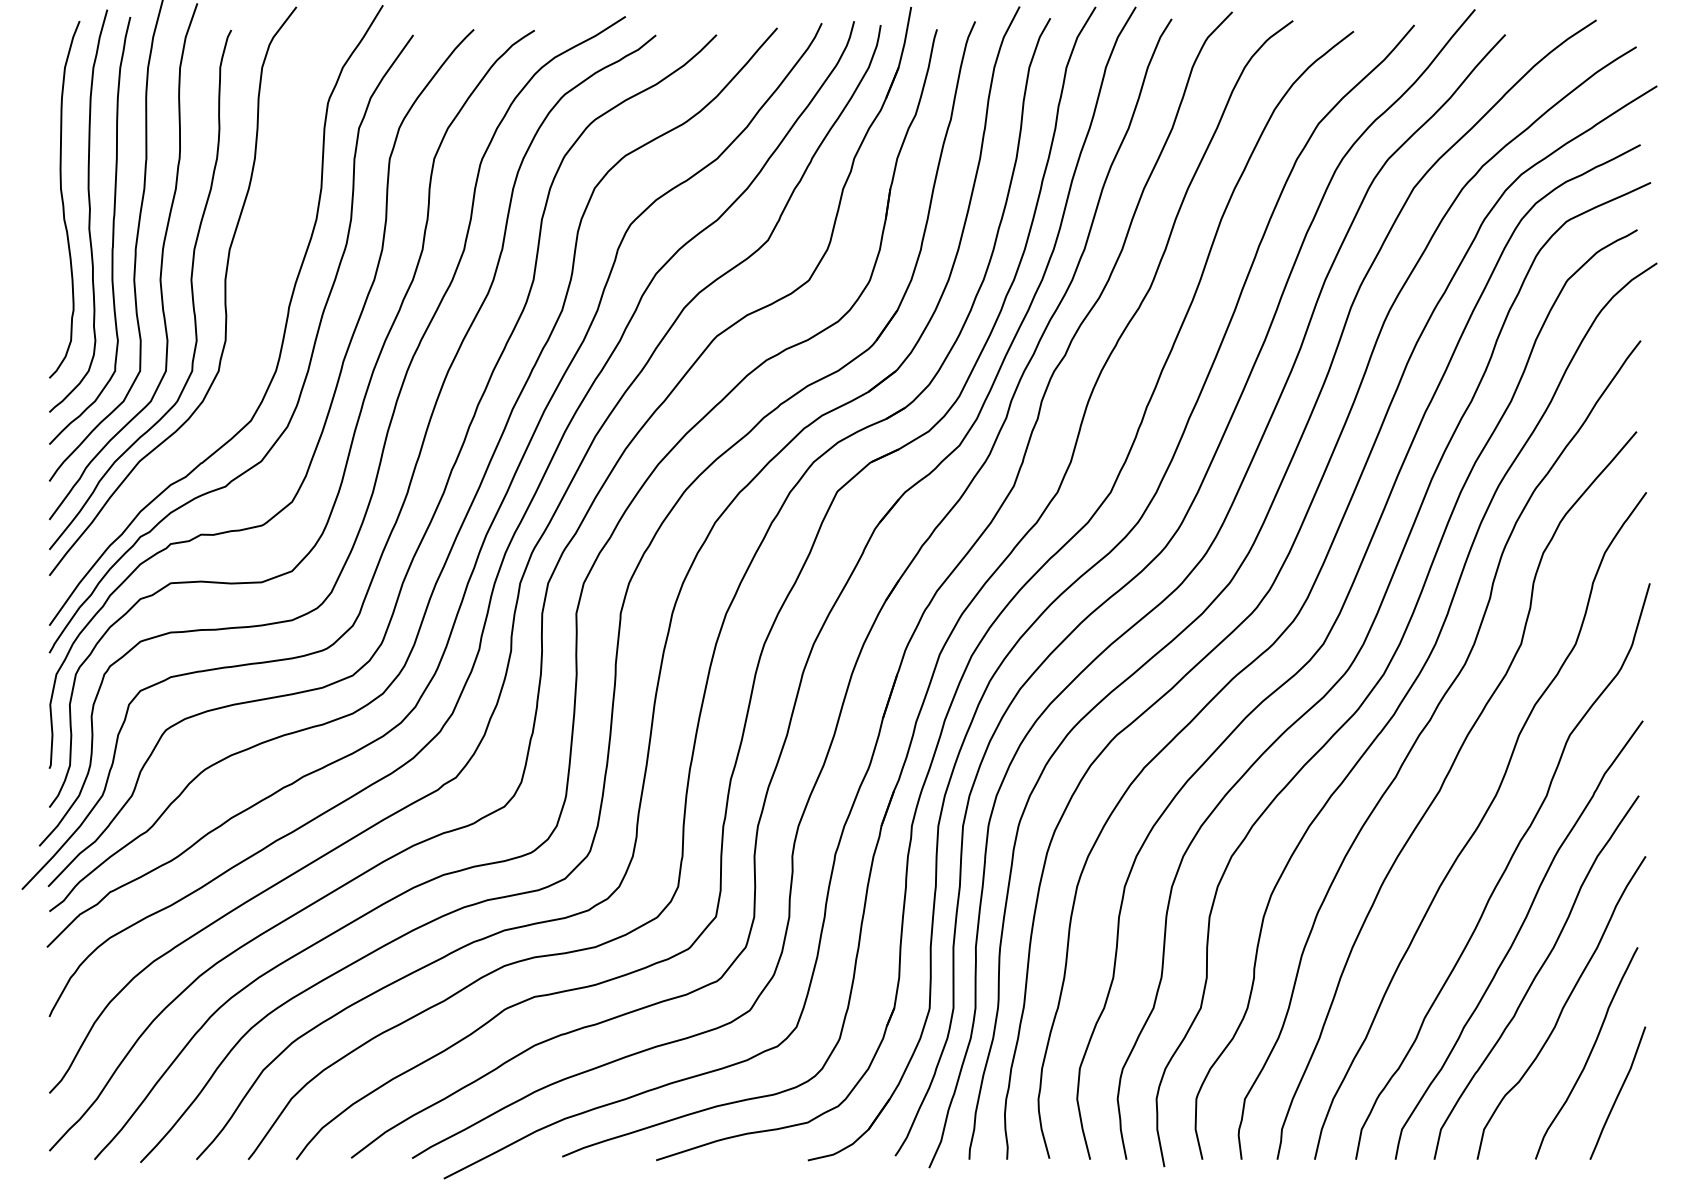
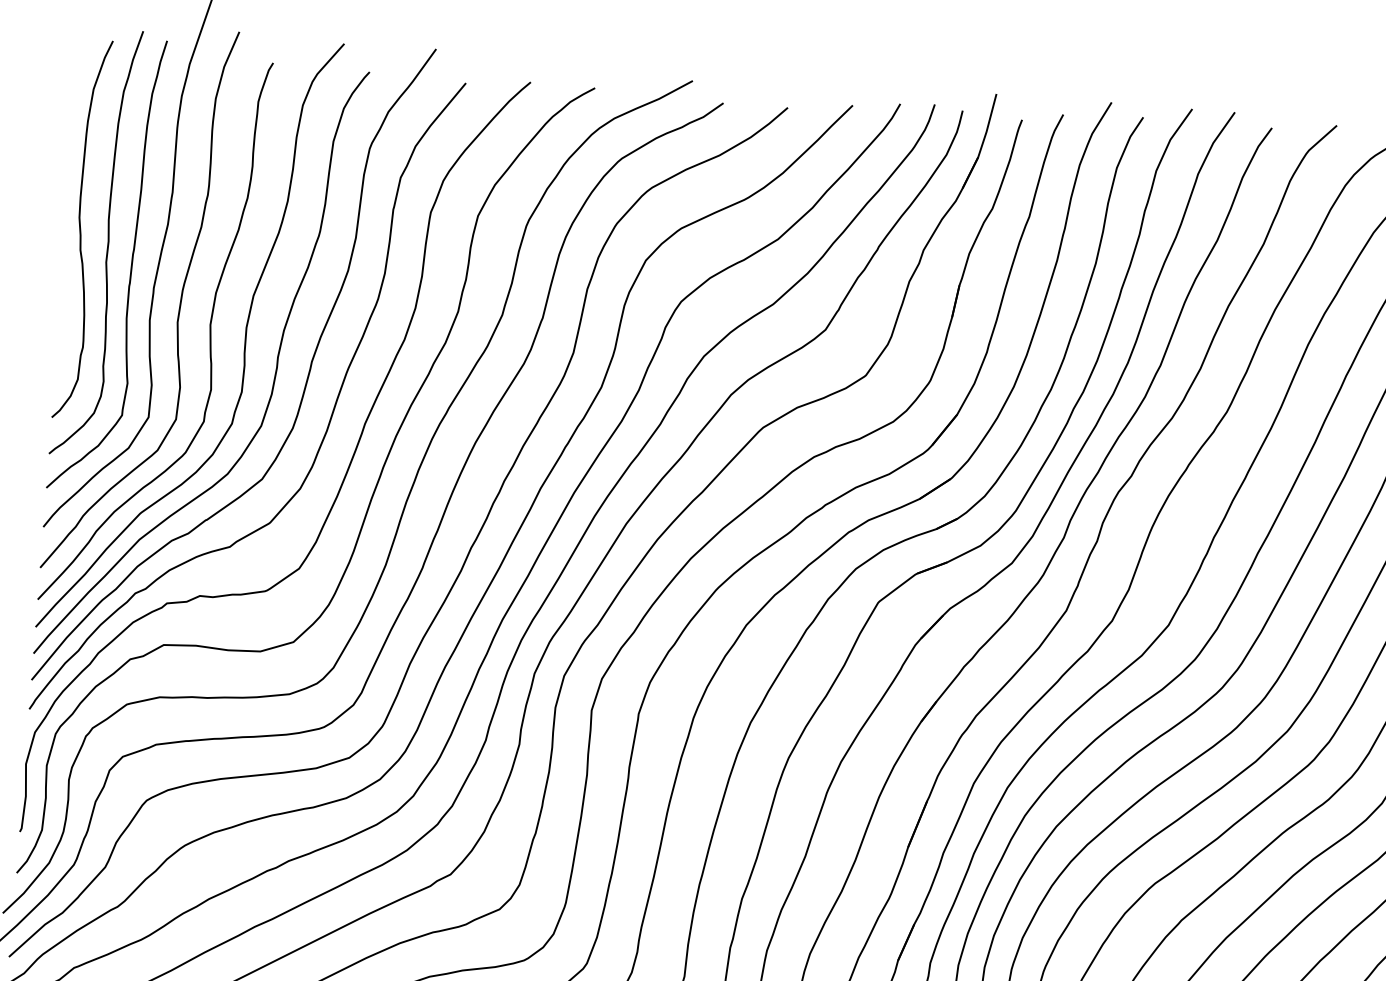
curve: (254, 324) -> (273, 377), added

